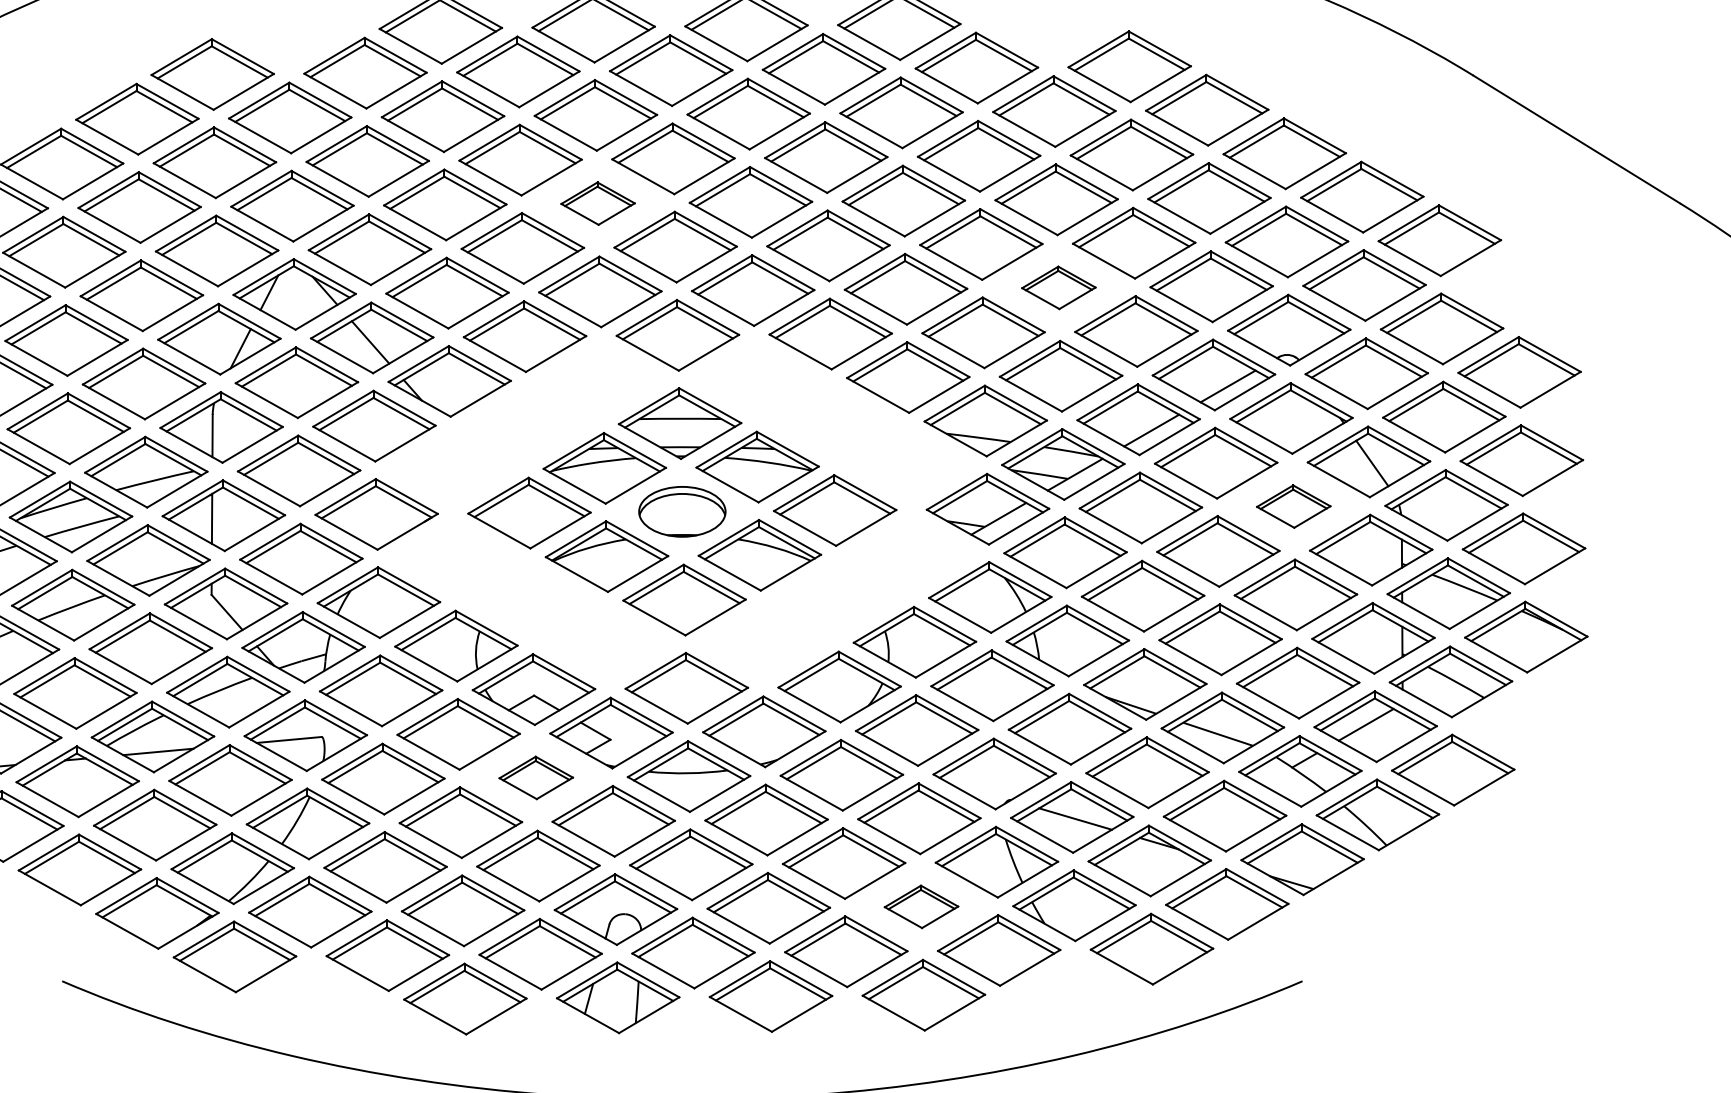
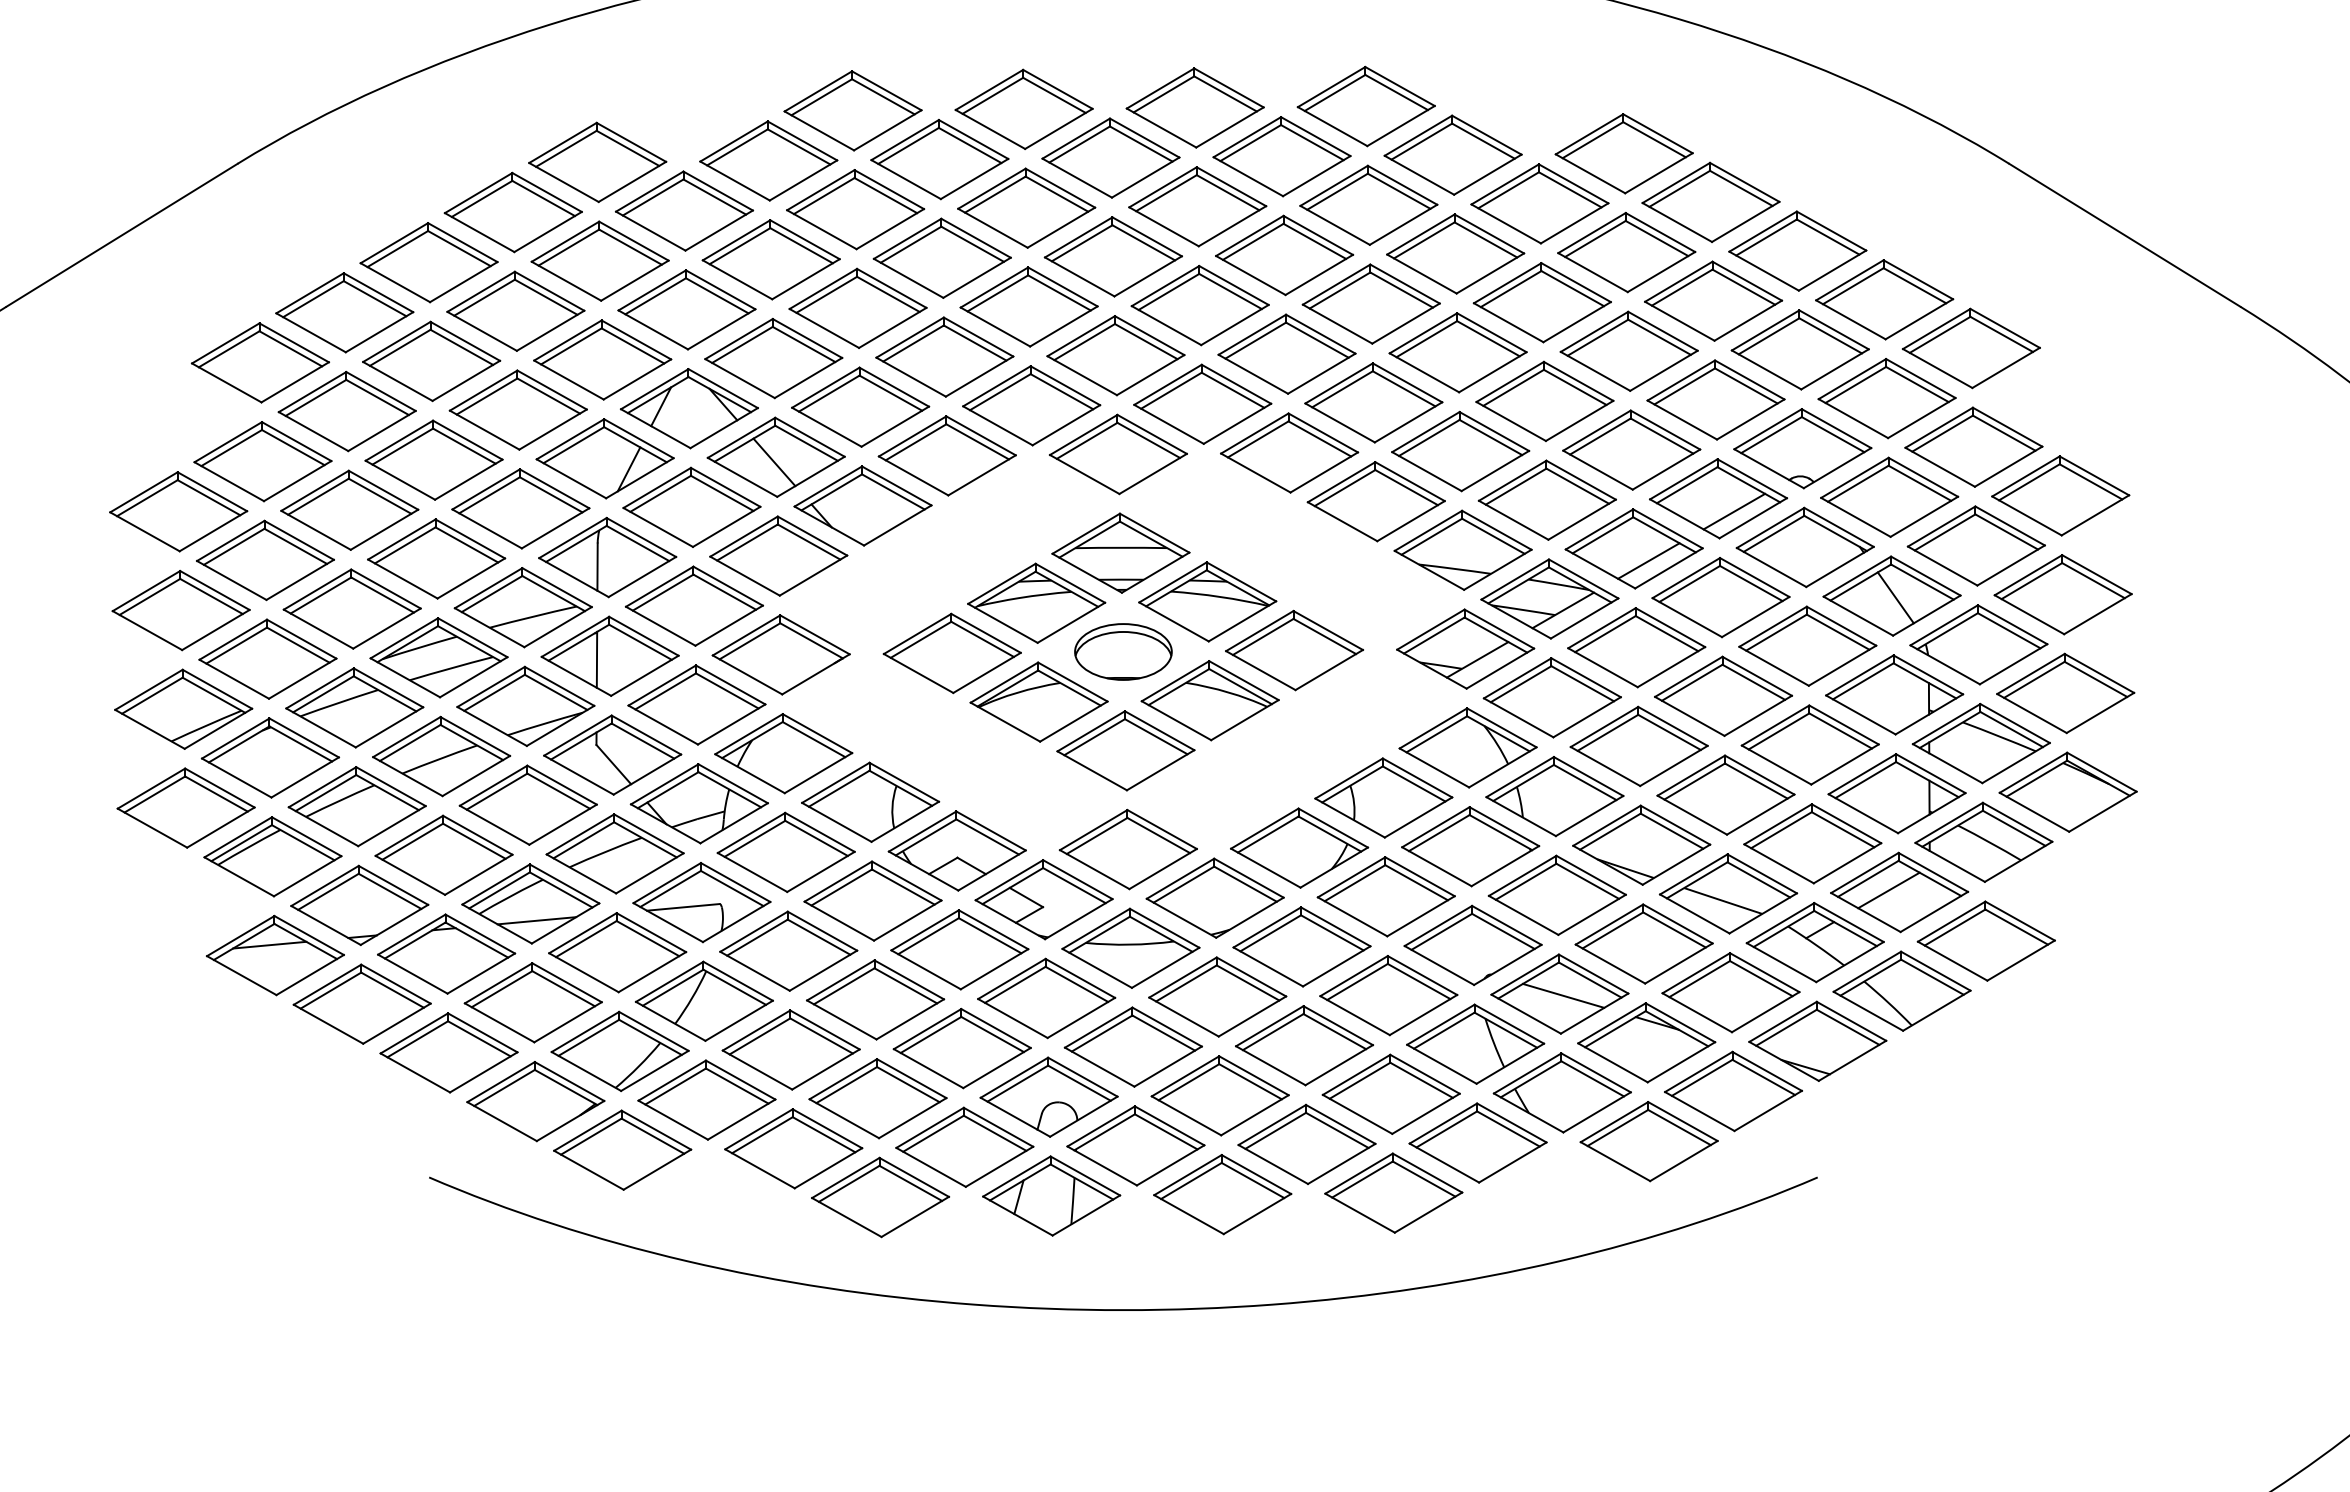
part: (597, 203) -> (1028, 306), size x1.67
part: (1058, 287) -> (1544, 400), size x1.67
part: (1293, 506) -> (1807, 645), size x1.67
part: (535, 777) -> (959, 949), size x1.67
part: (920, 906) -> (1390, 1093), size x1.67

